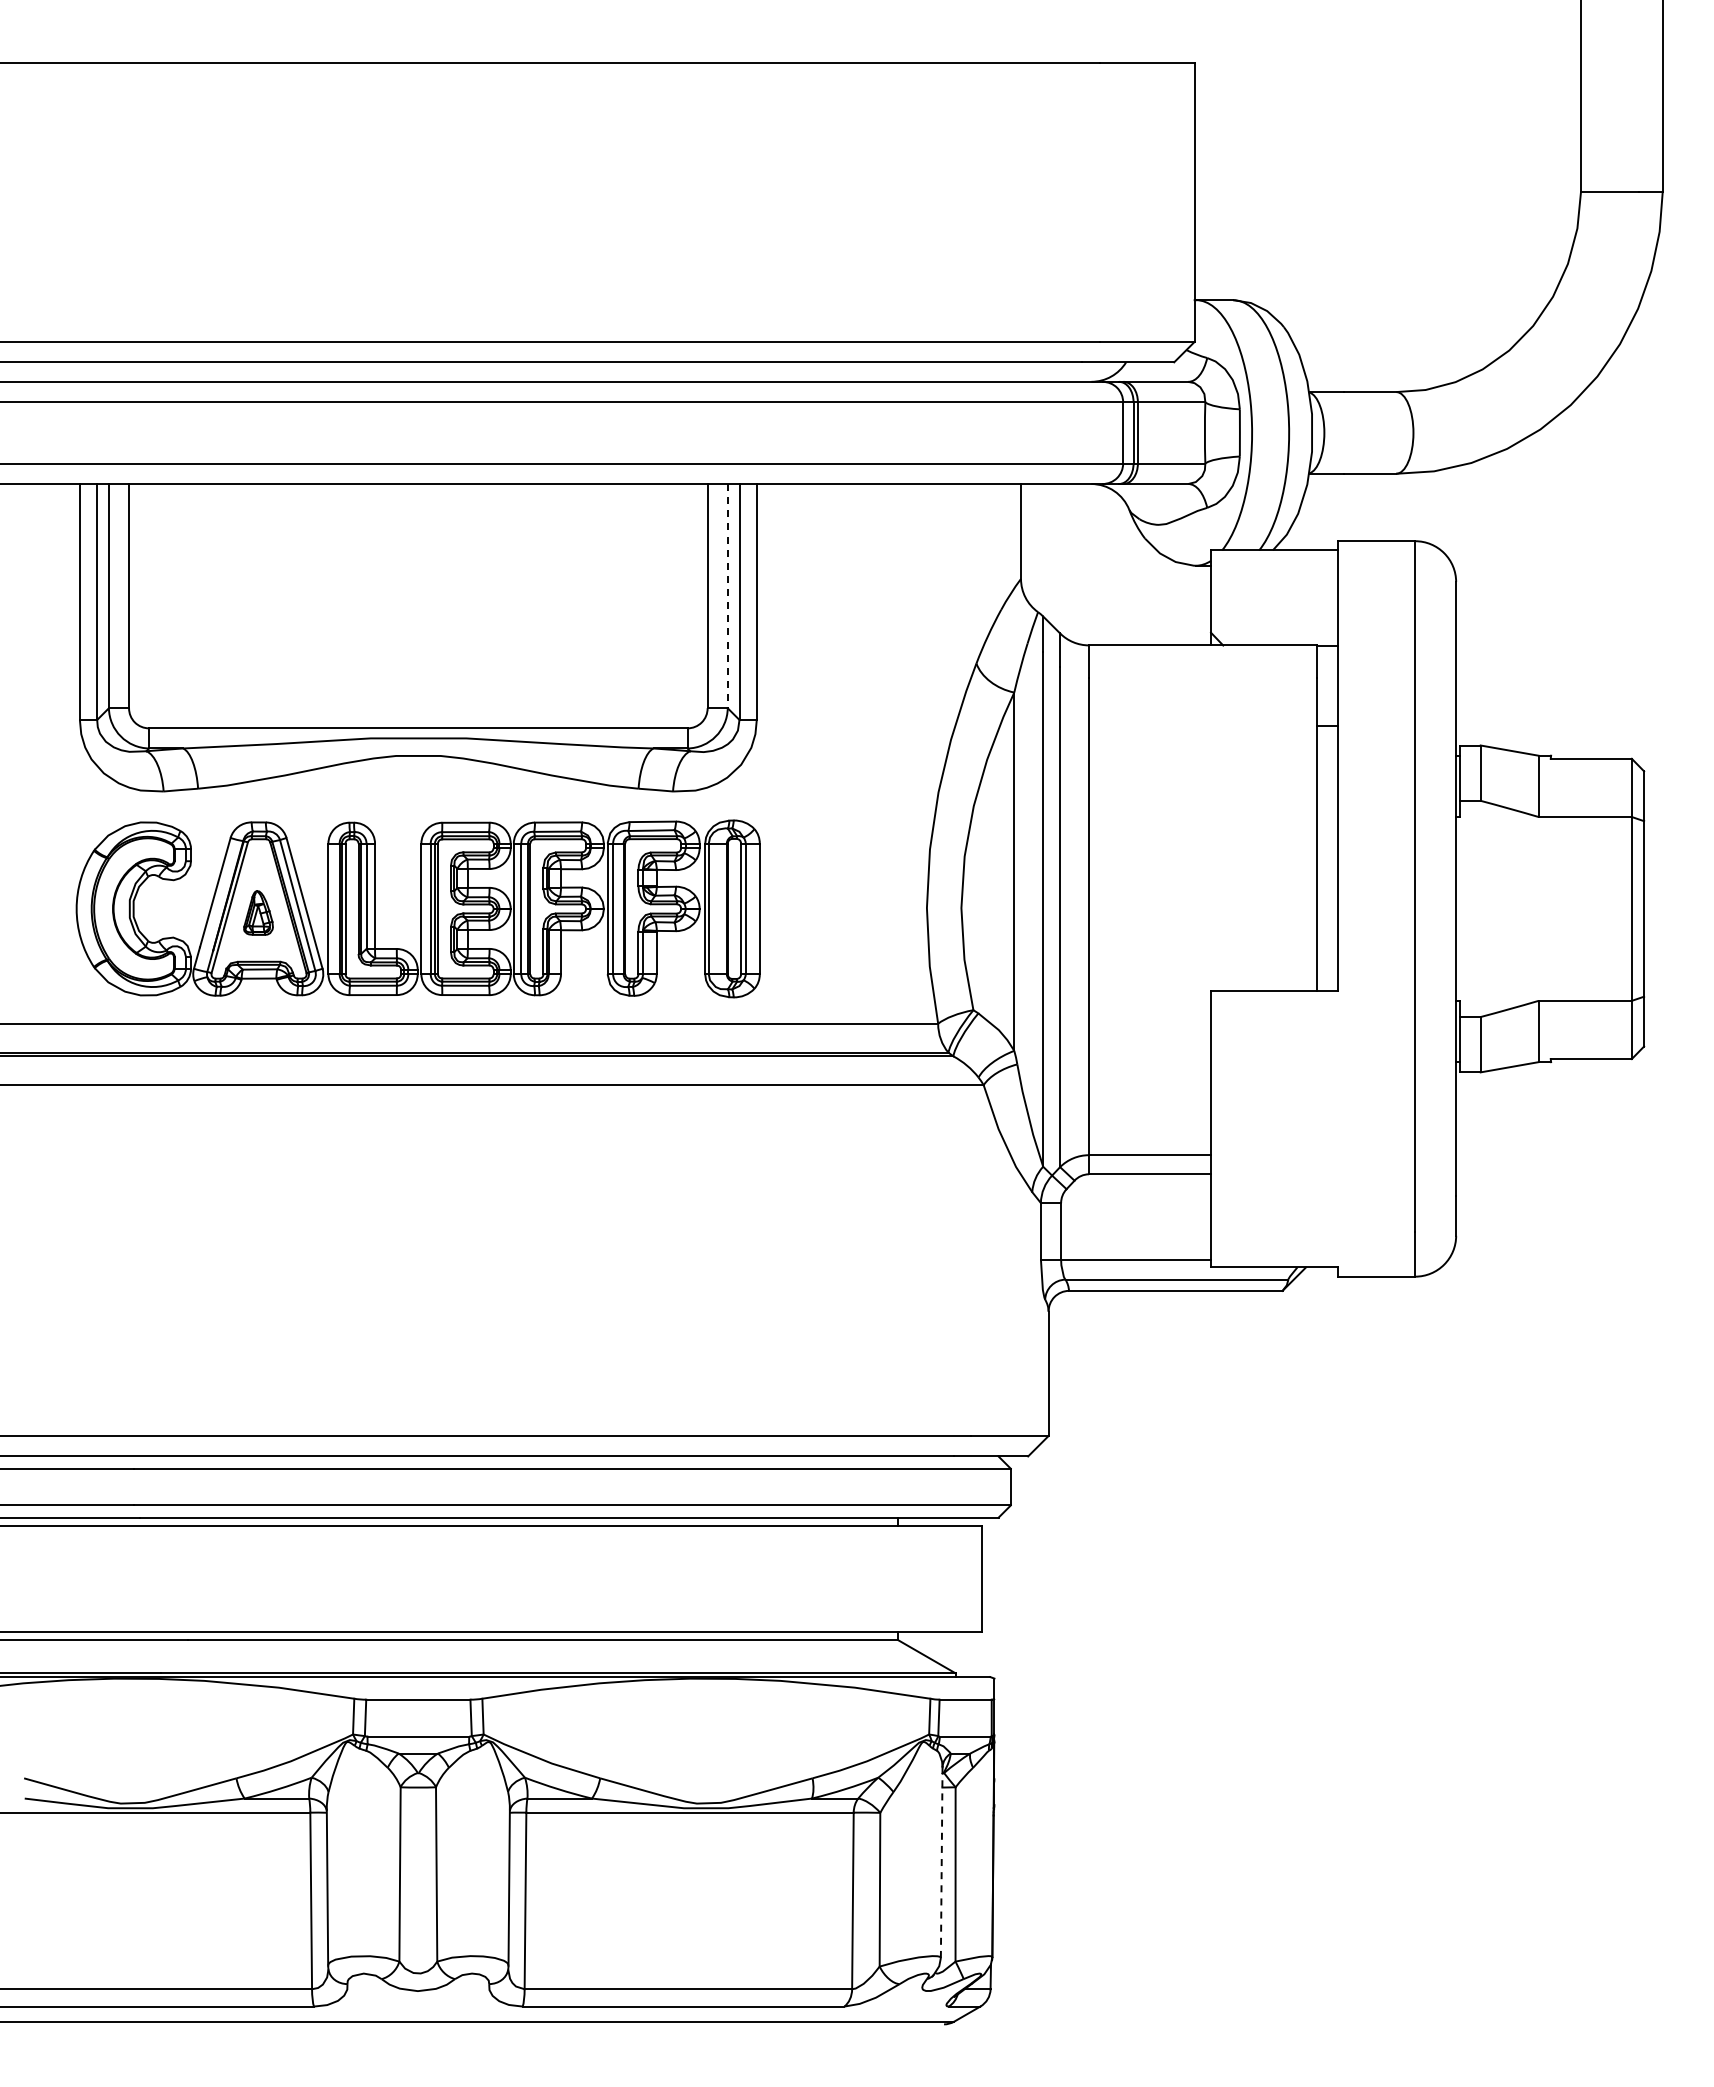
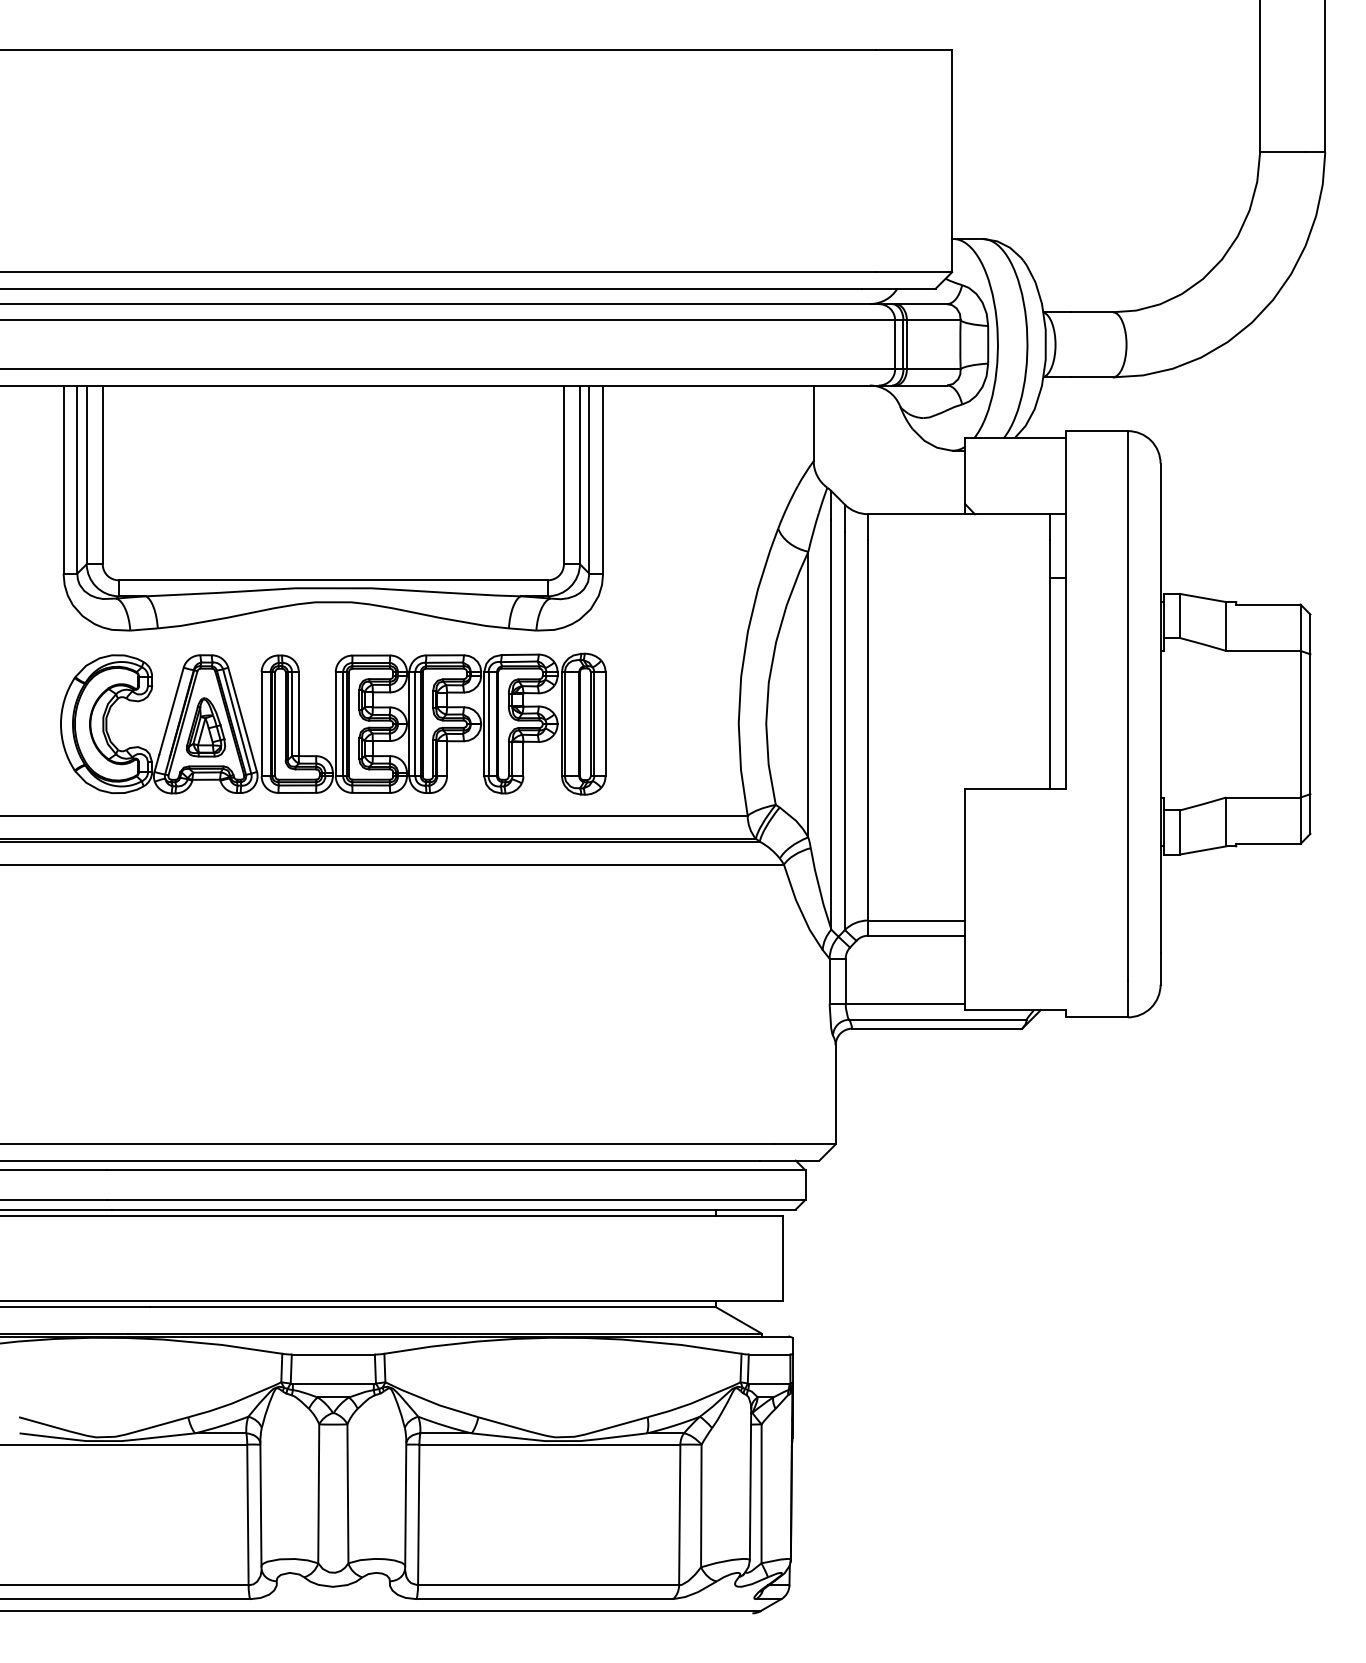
line: (727, 596) -> (579, 475), dashed -> solid
part: (258, 912) -> (205, 727), size x1.67
line: (941, 1862) -> (750, 1484), dashed -> solid

